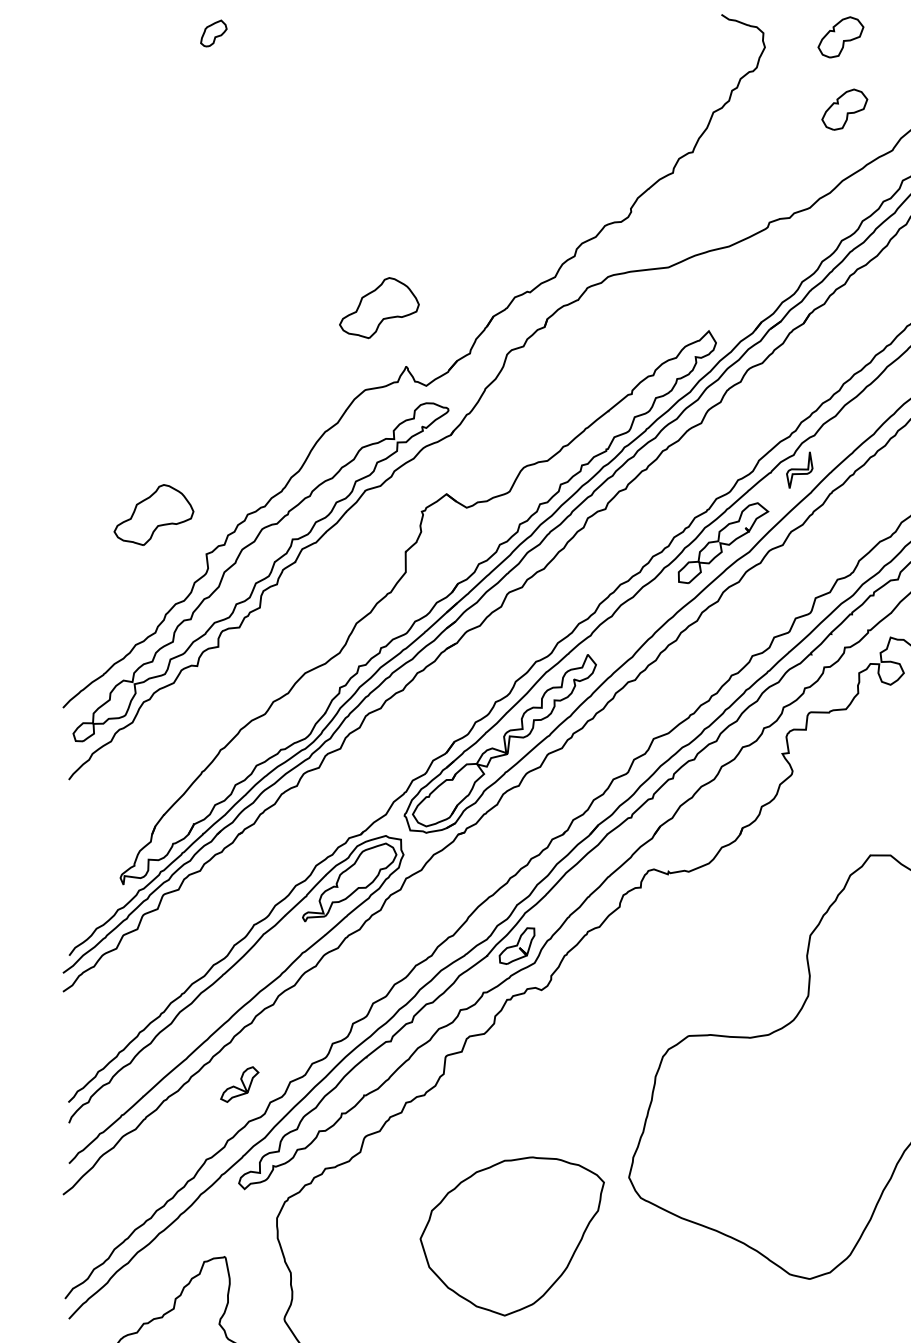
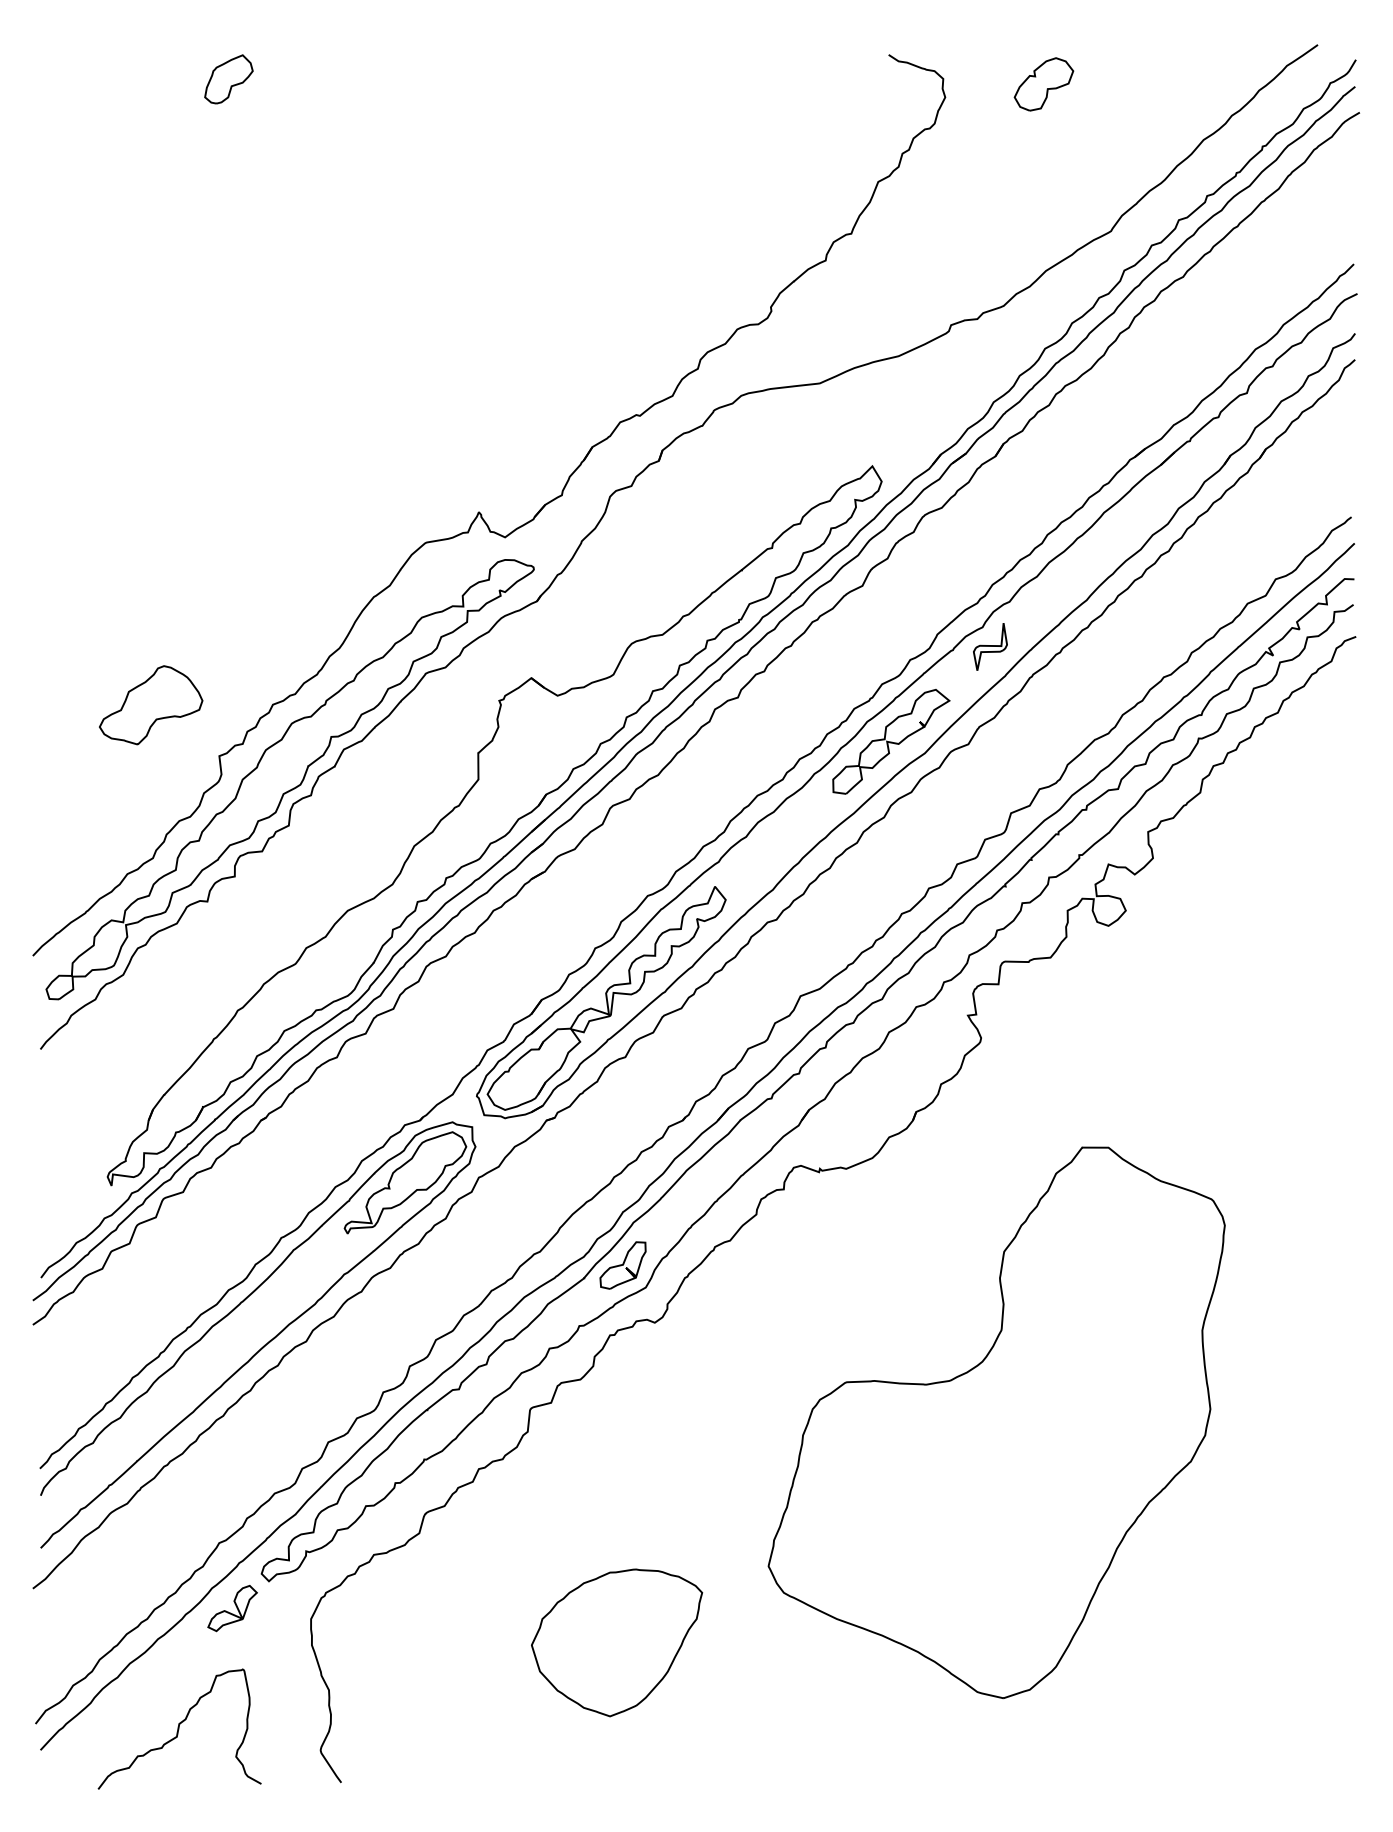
part: (213, 33) -> (228, 79), size x1.43
part: (844, 109) -> (1048, 178), removed
part: (379, 308) -> (444, 436), removed
part: (239, 1084) -> (232, 1608), moved
part: (512, 1236) -> (617, 1642), size x0.71

